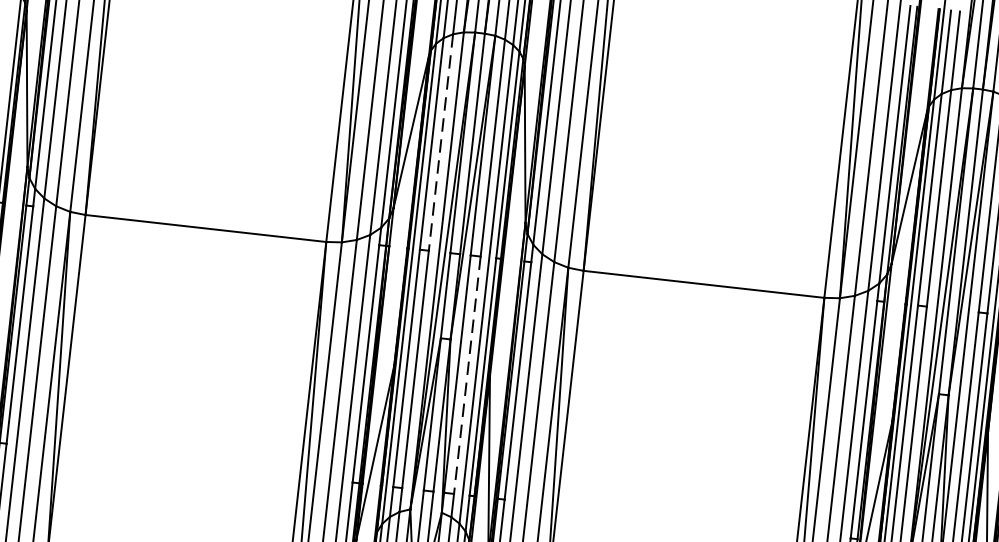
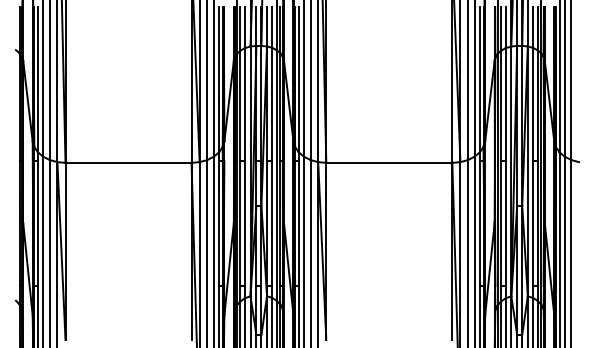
line: (441, 142) -> (245, 104), dashed -> solid
line: (467, 377) -> (272, 224), dashed -> solid

